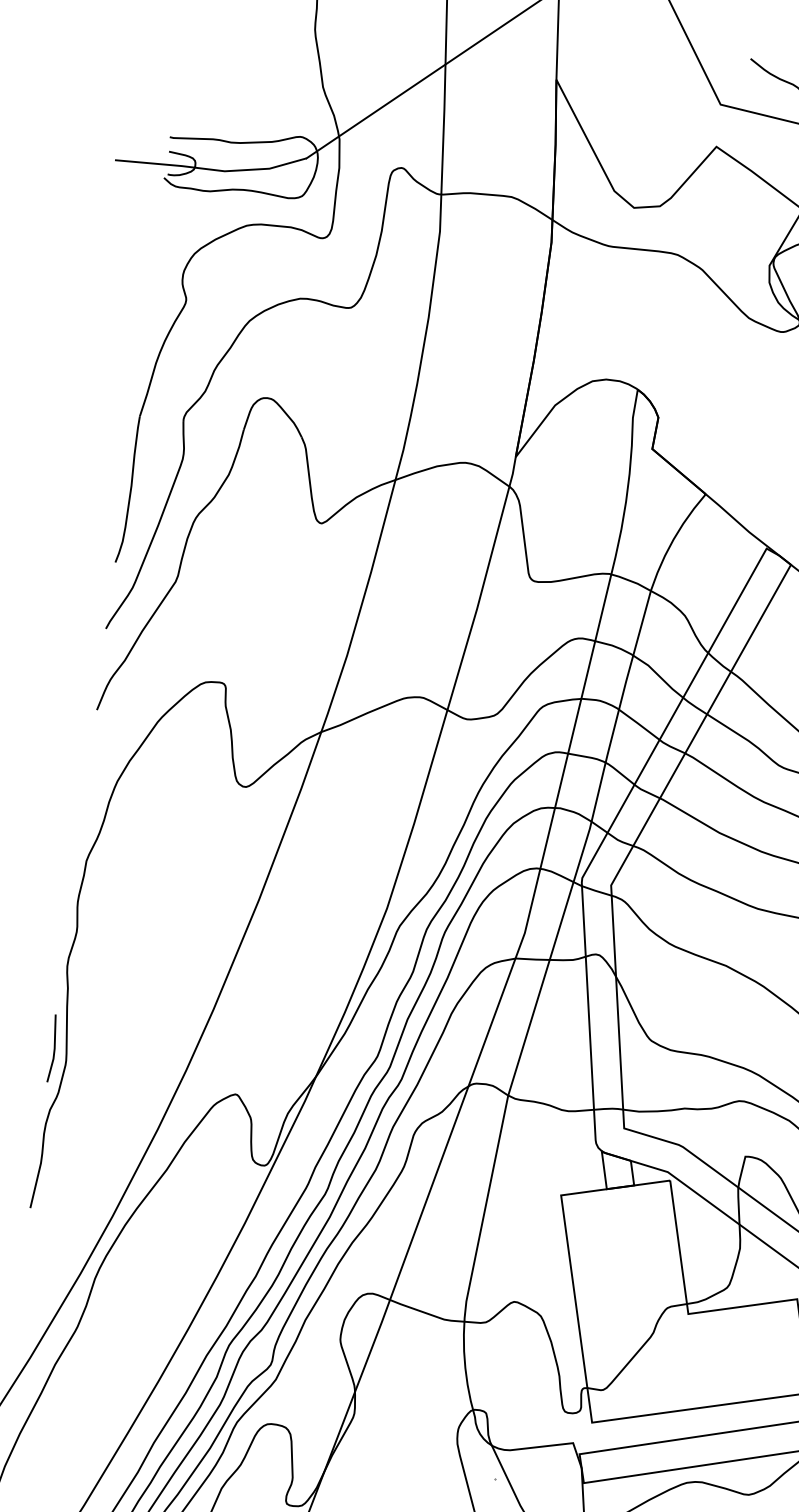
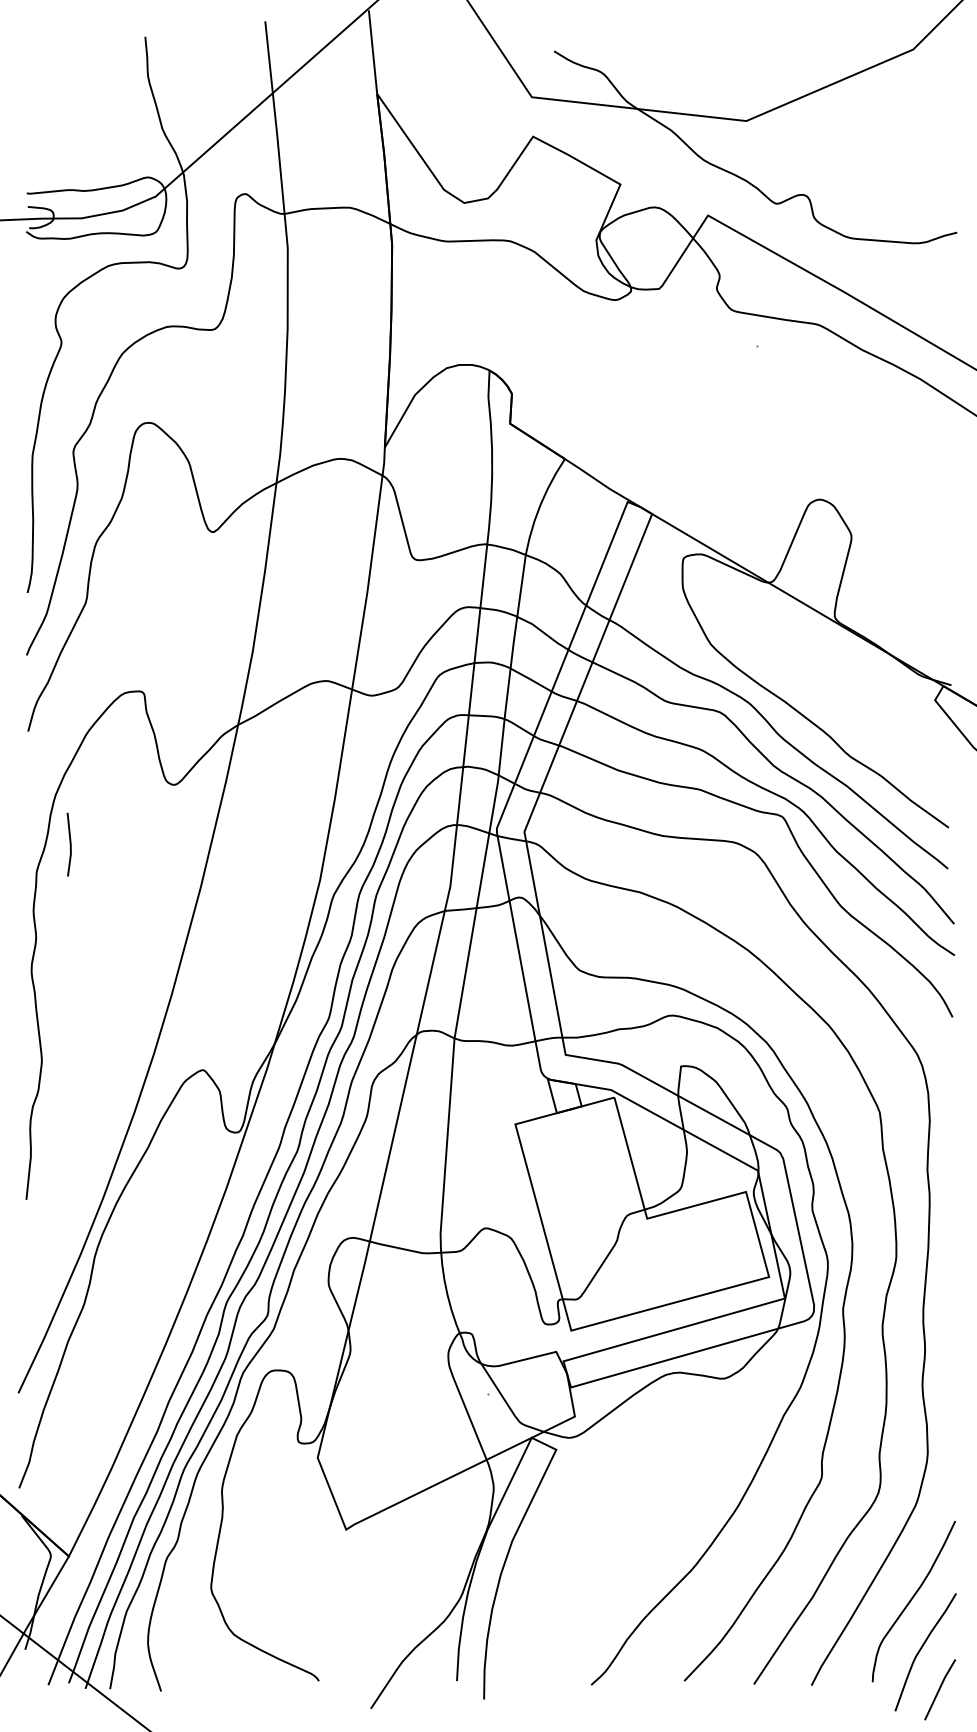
line: (53, 1048) -> (69, 844), moved

